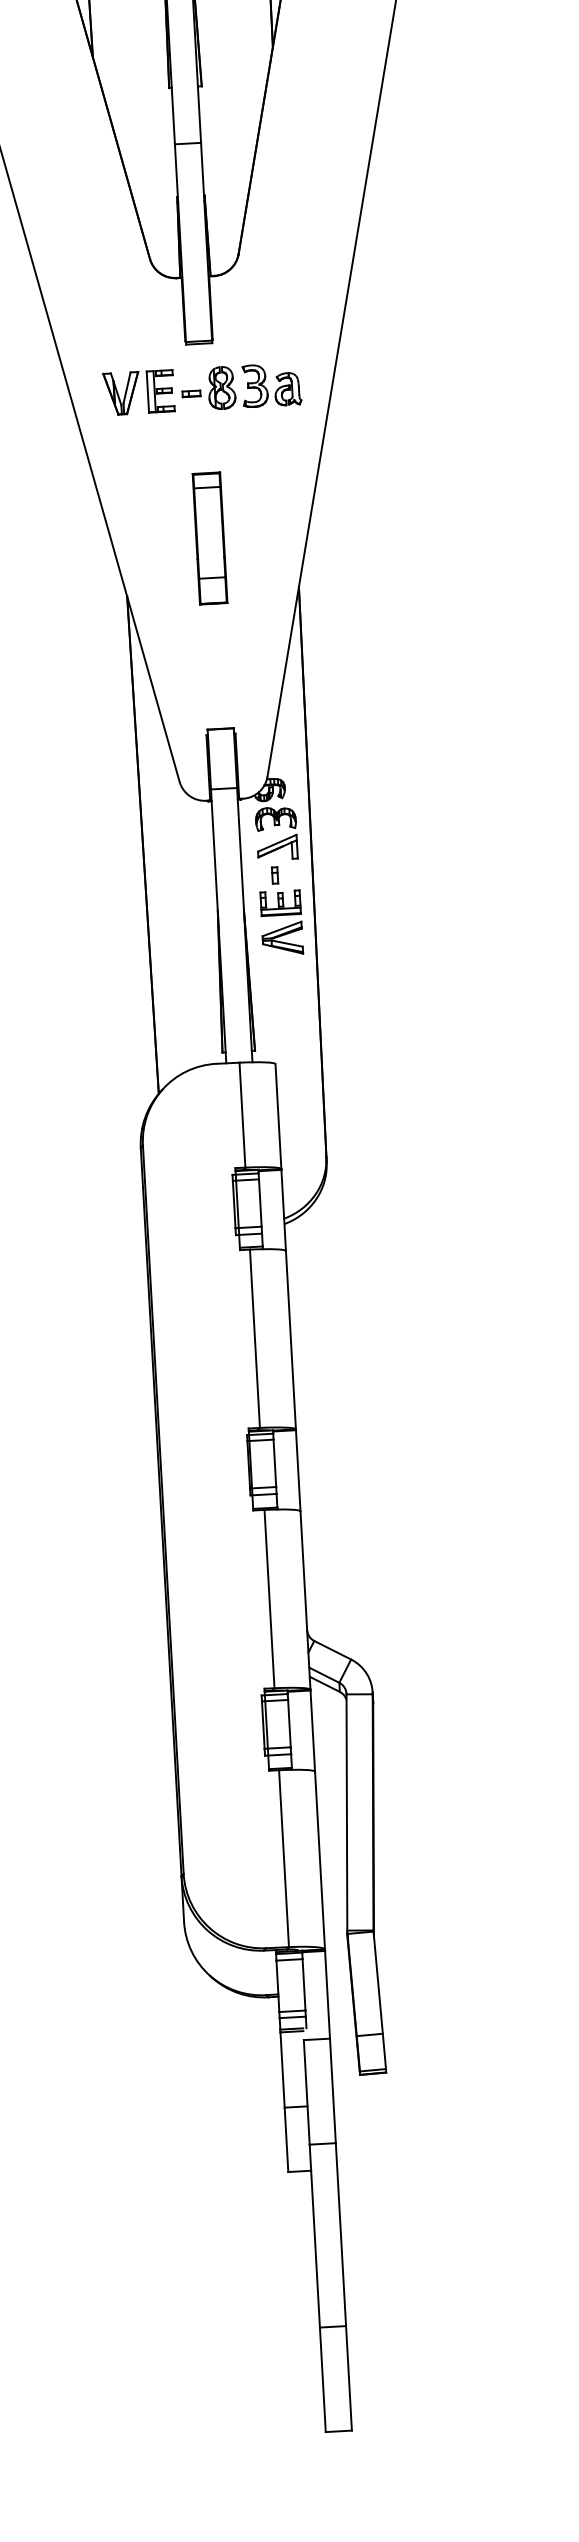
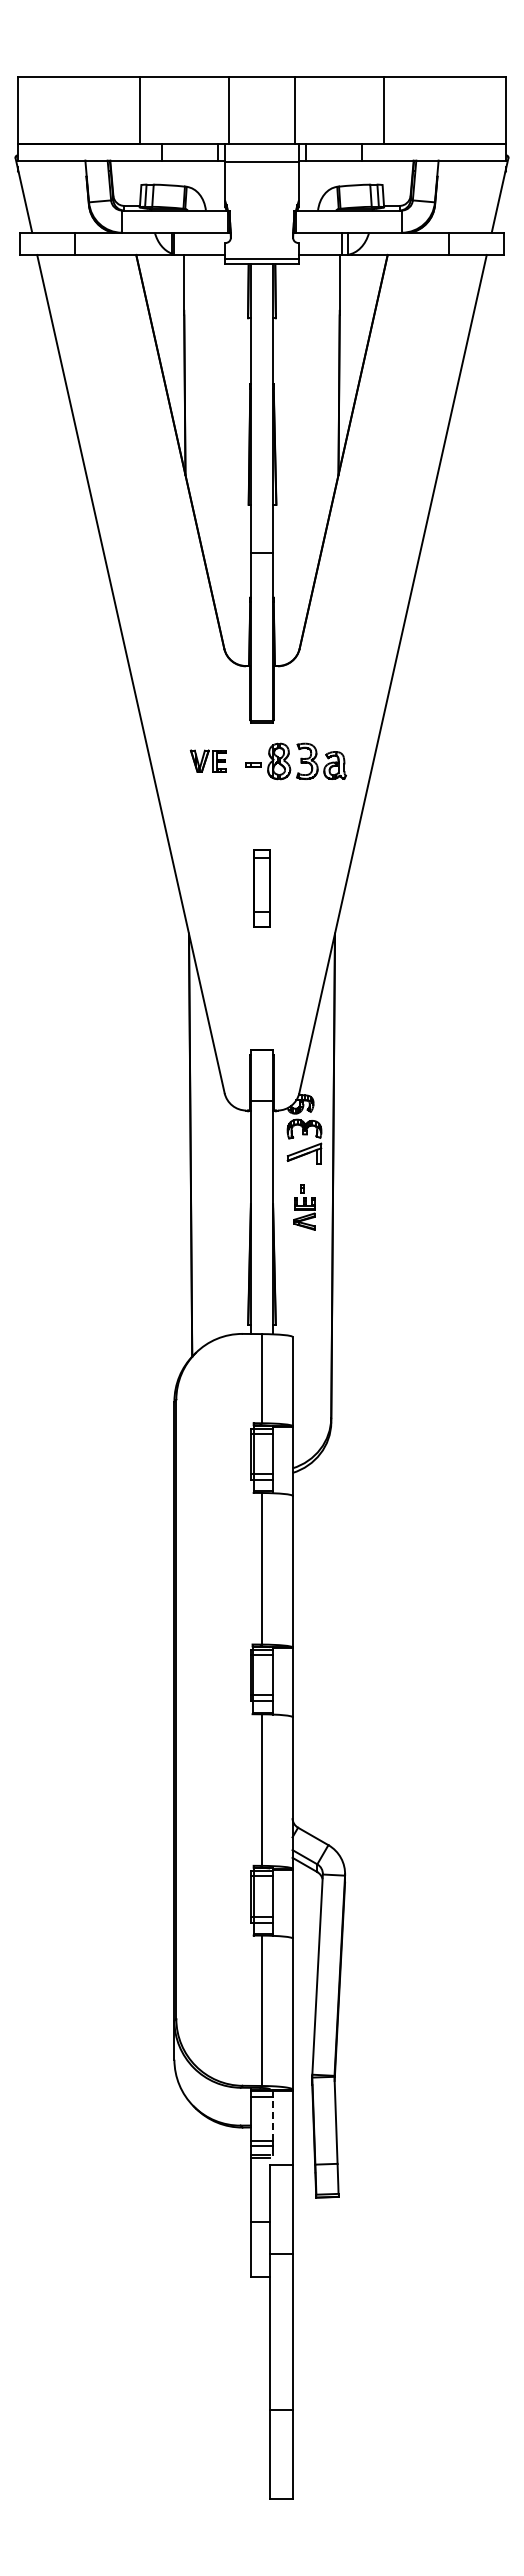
part: (138, 391) -> (208, 760), size x0.6
part: (209, 538) -> (261, 888), size x0.7
part: (281, 911) -> (304, 1207), size x0.6
line: (304, 1984) -> (273, 2118), solid -> dashed

